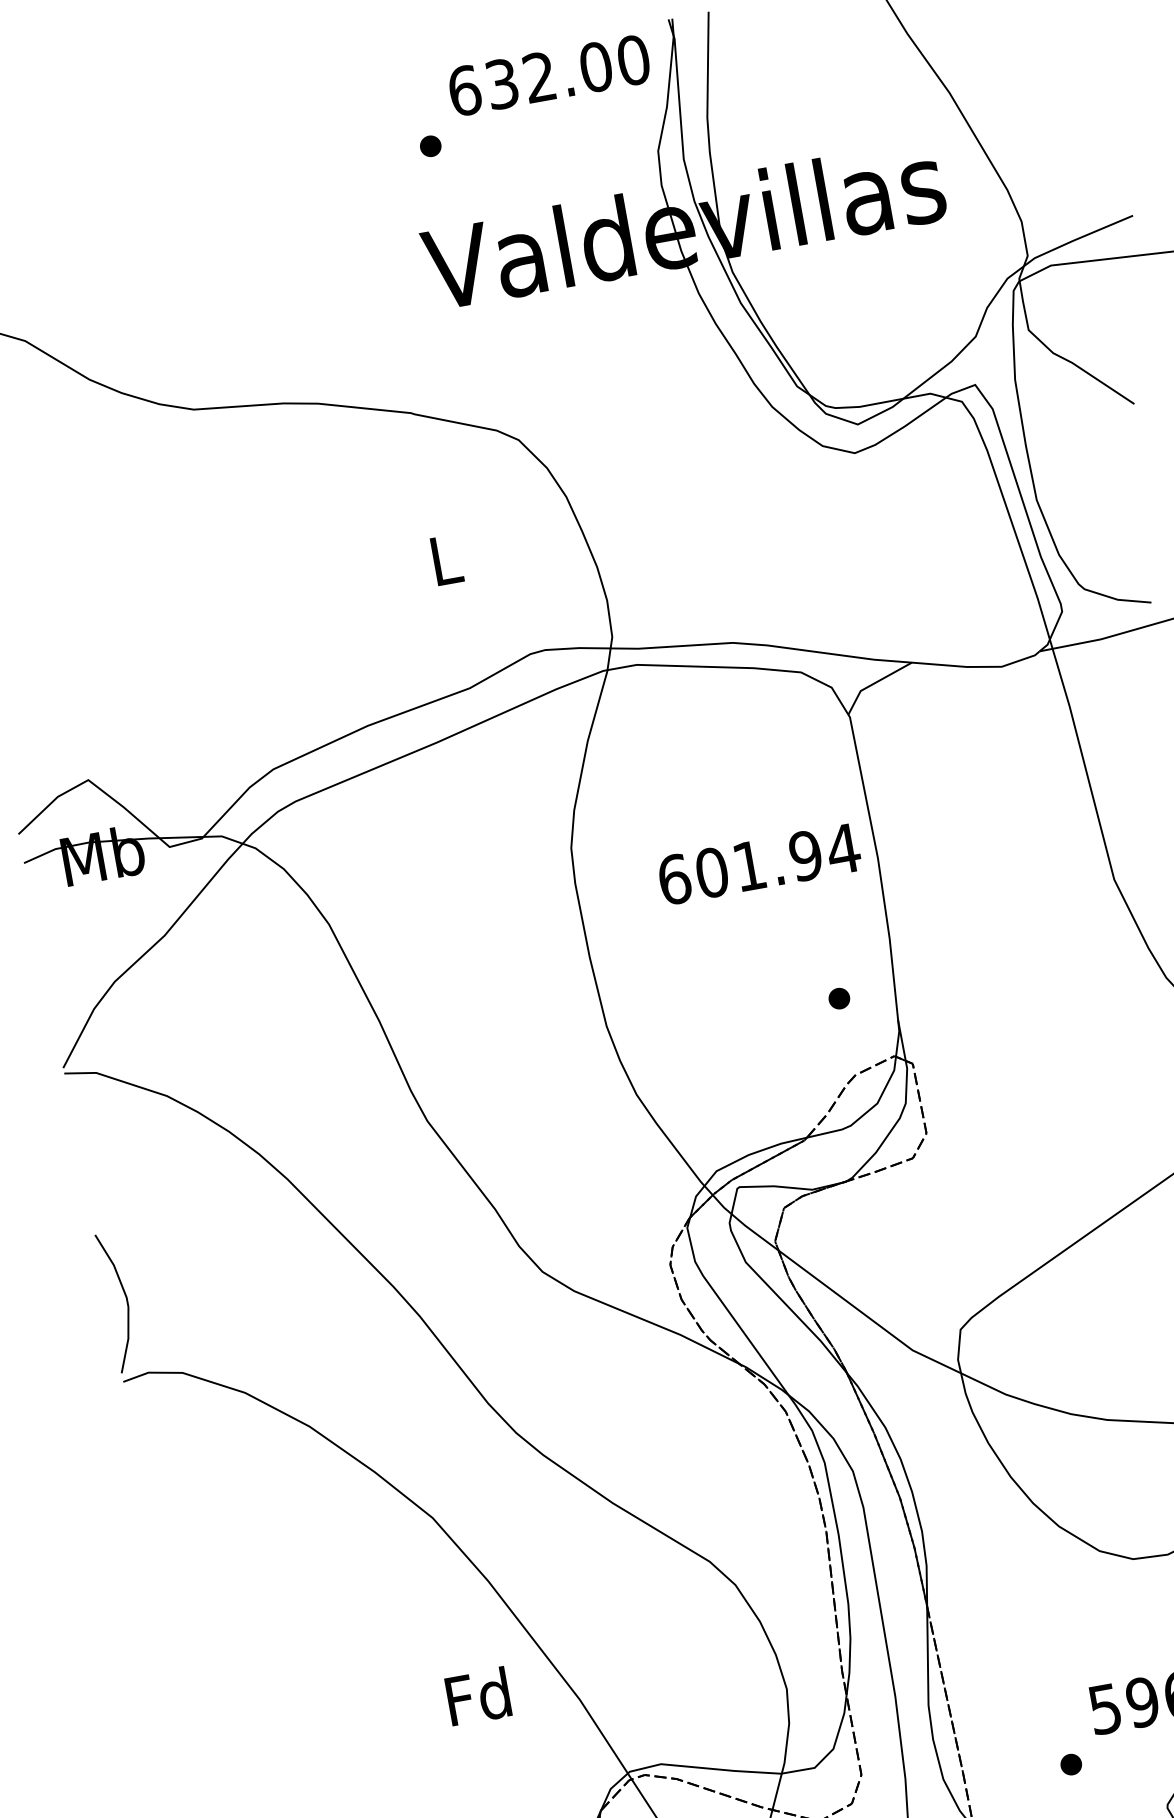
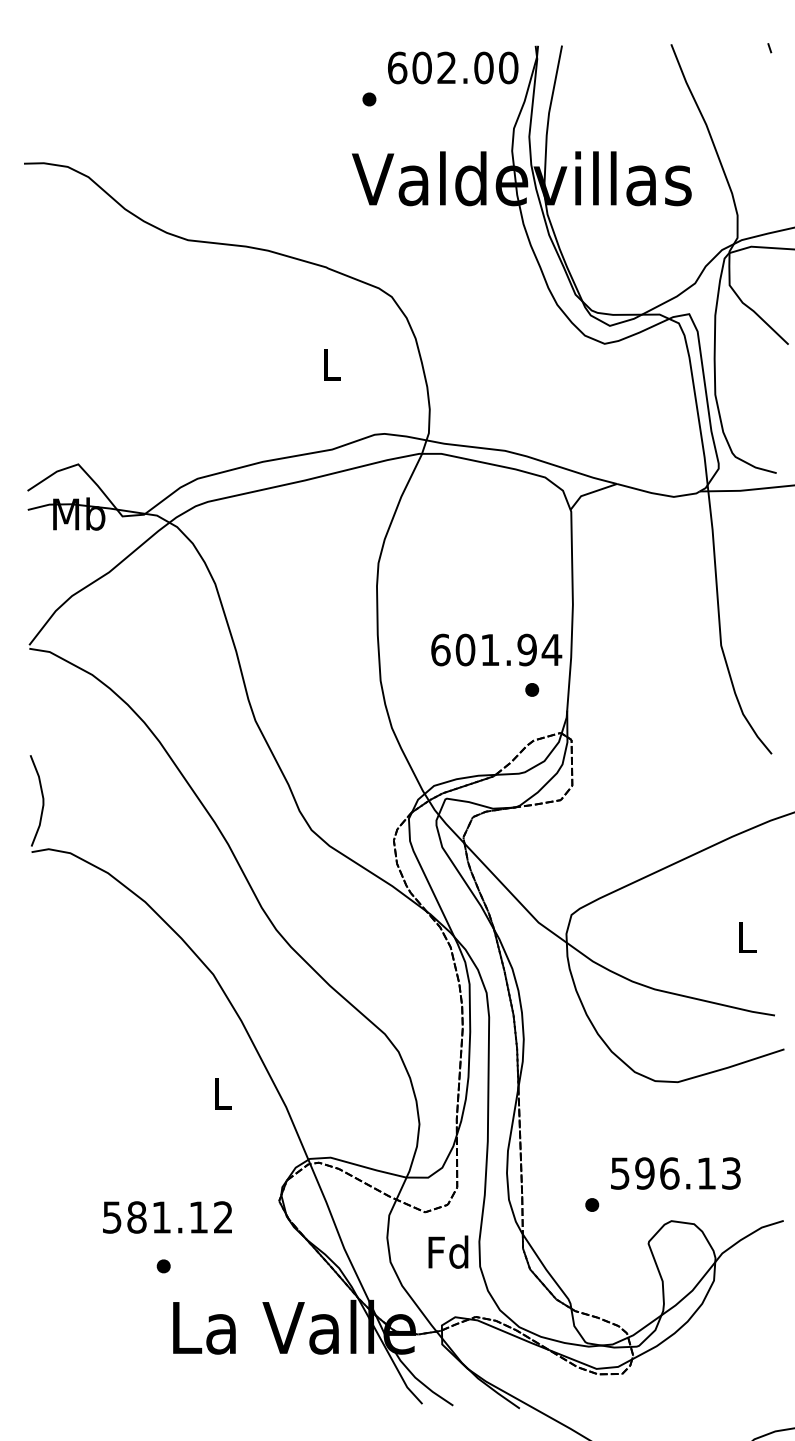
text: (501, 83) -> (421, 67), 632.00 -> 602.00
text: (759, 863) -> (496, 649), moved
text: (477, 1696) -> (221, 1093), Fd -> L

